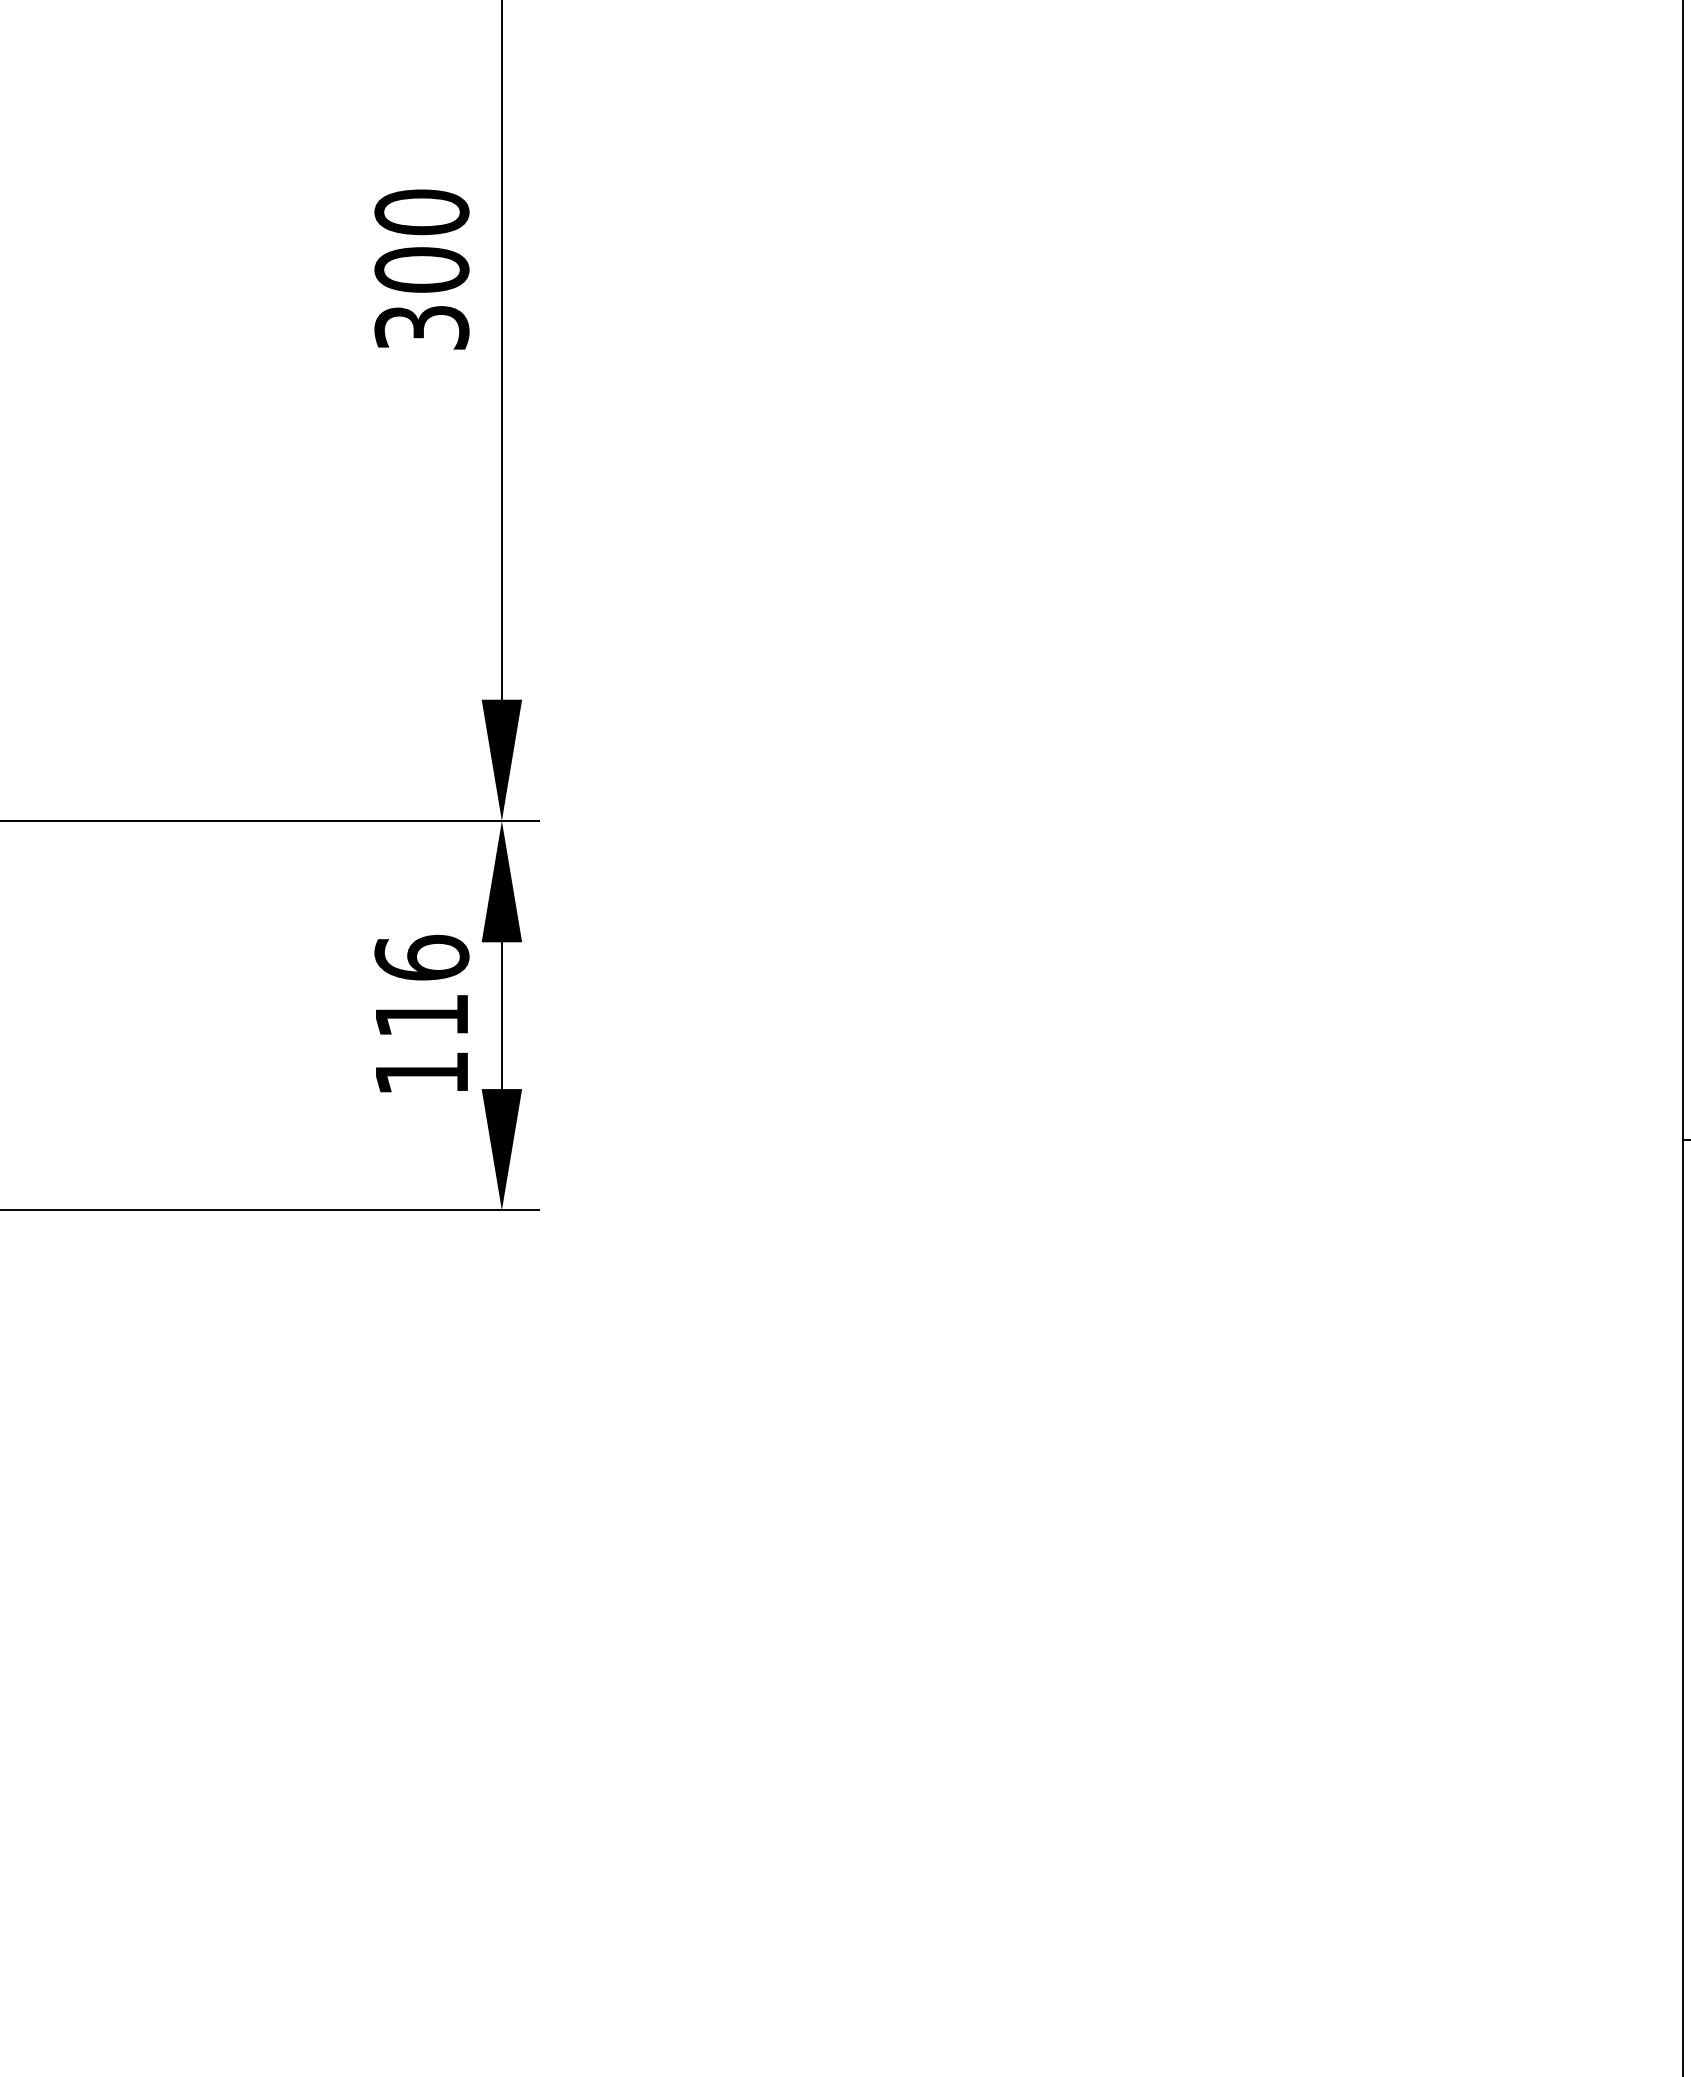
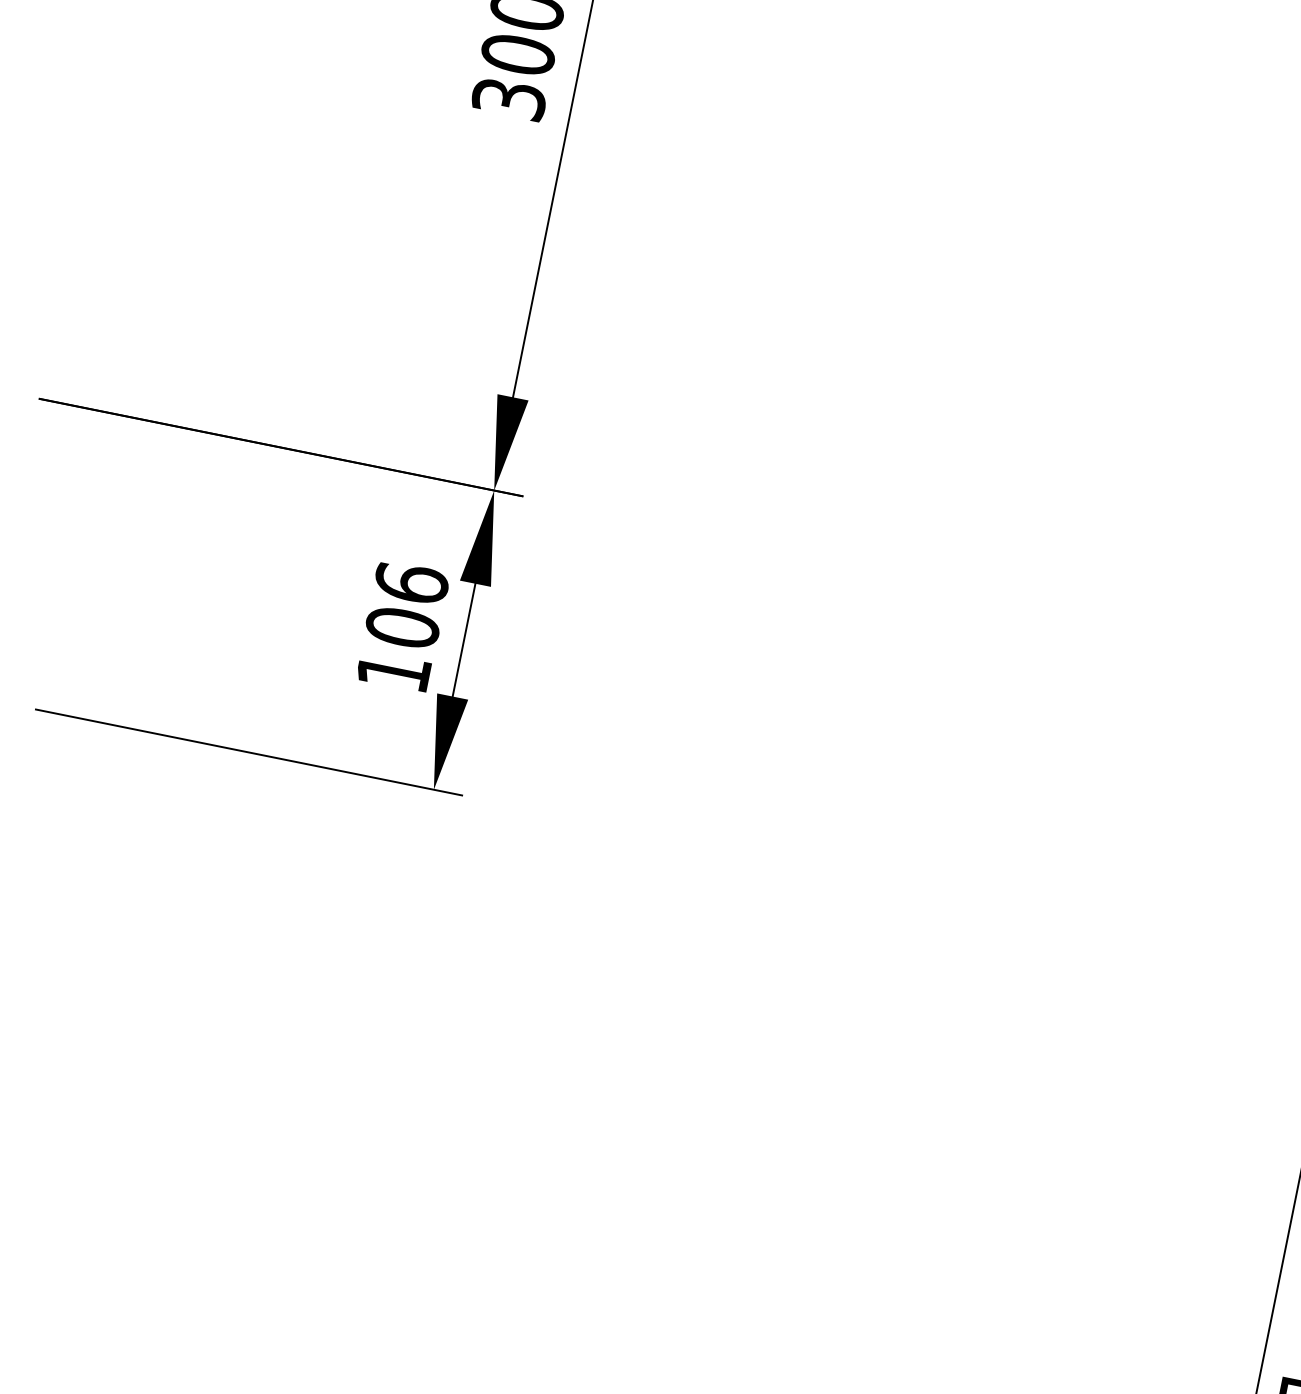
text: (421, 1015) -> (402, 627), 116 -> 106

